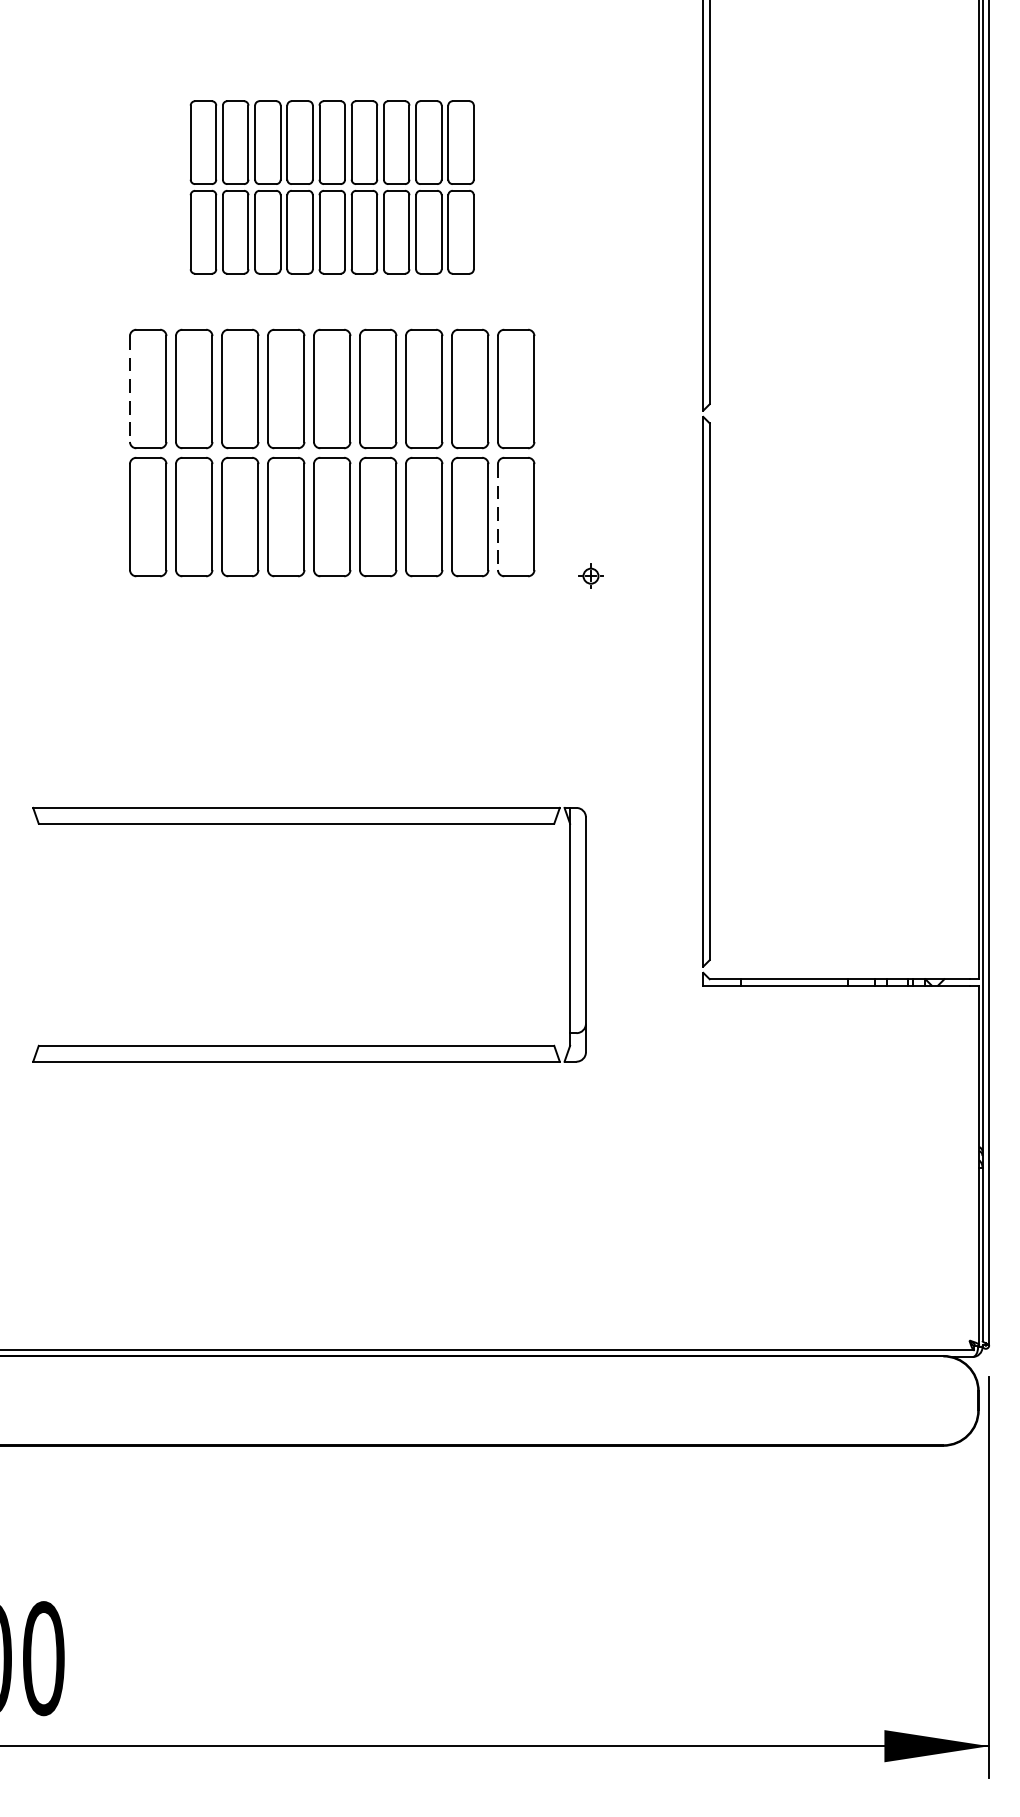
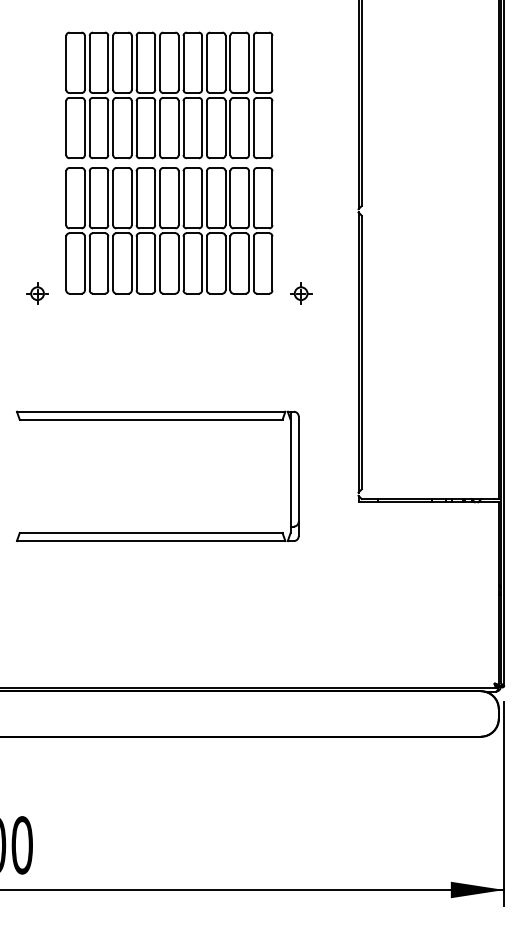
part: (332, 187) -> (169, 95), size x1.43
line: (130, 389) -> (66, 198), dashed -> solid
line: (497, 517) -> (253, 263), dashed -> solid
part: (73, 575) -> (37, 293), added
part: (591, 575) -> (301, 293), size x1.67

